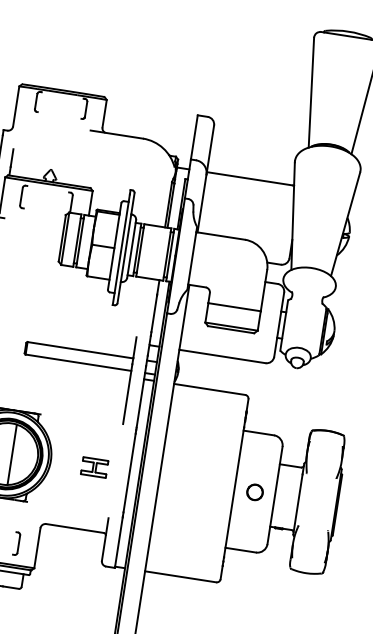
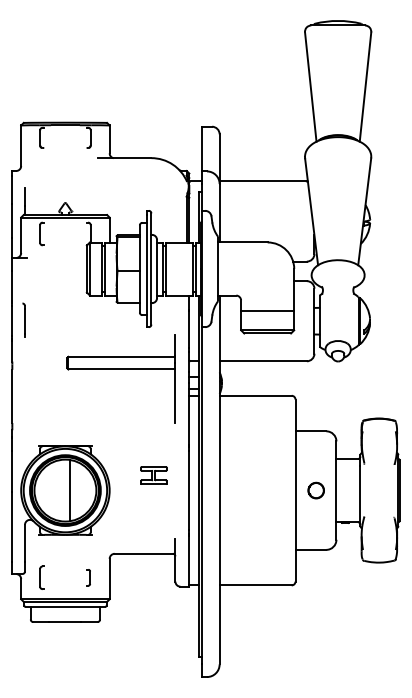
part: (77, 362) -> (120, 369), moved
part: (94, 467) -> (153, 475), moved
part: (16, 543) -> (88, 577), size x0.7

